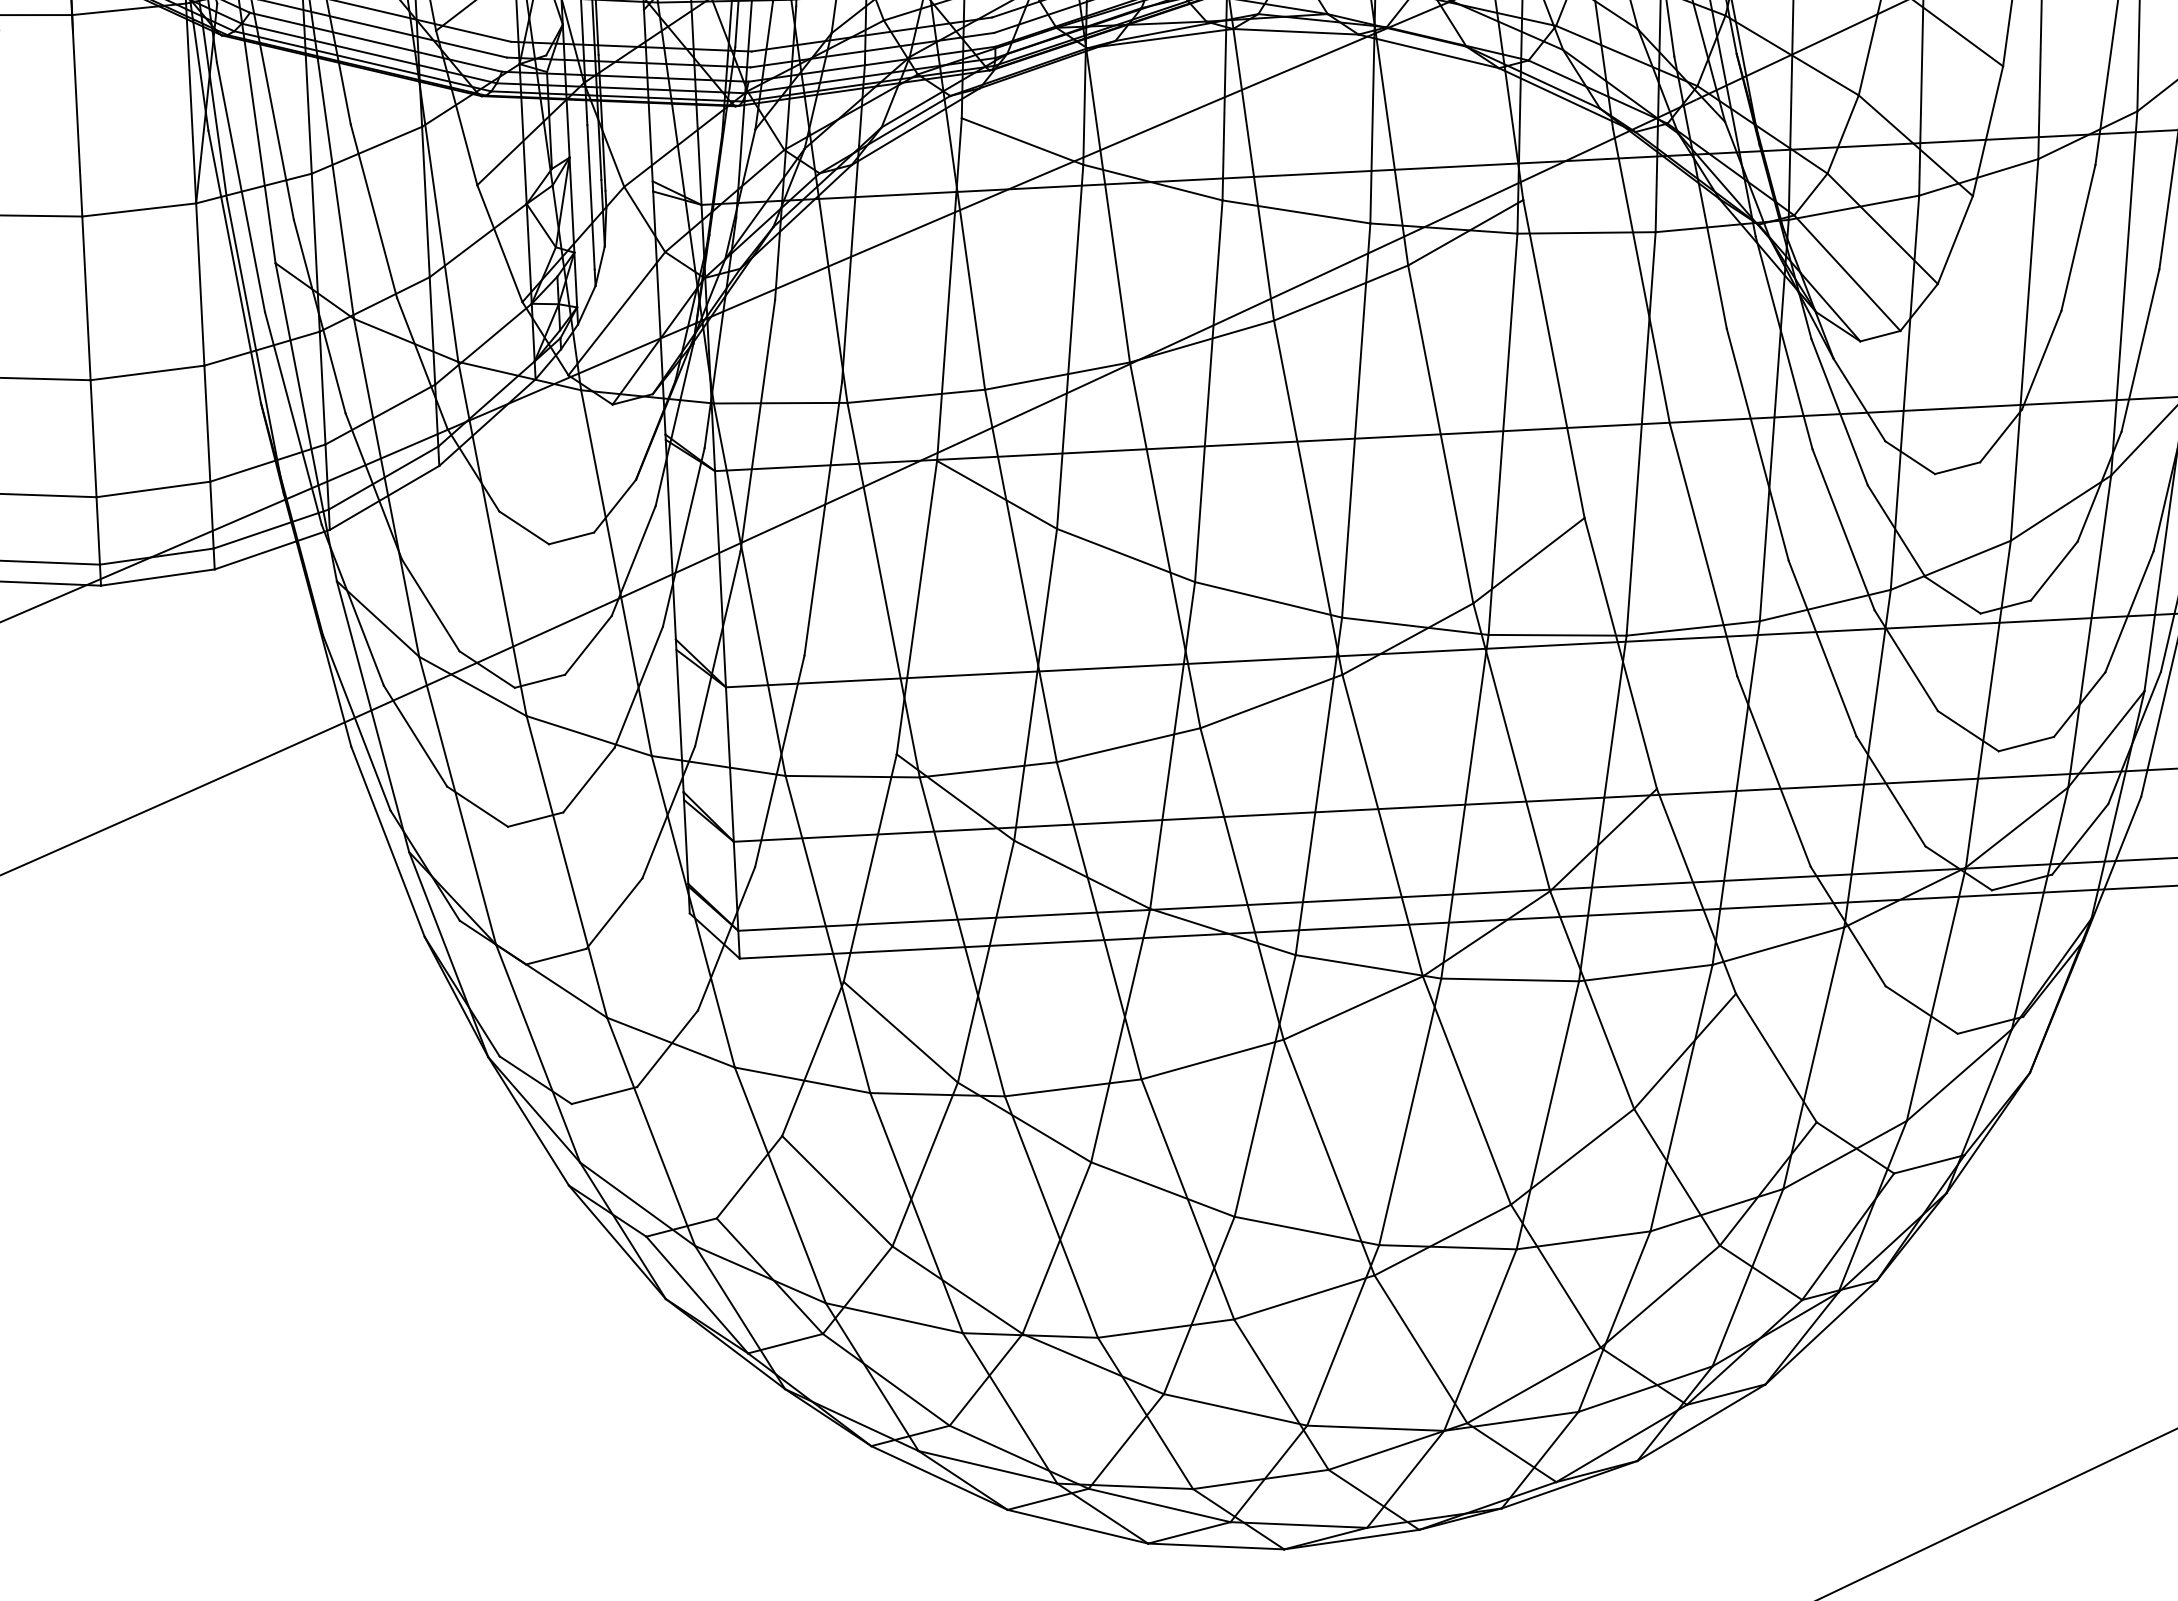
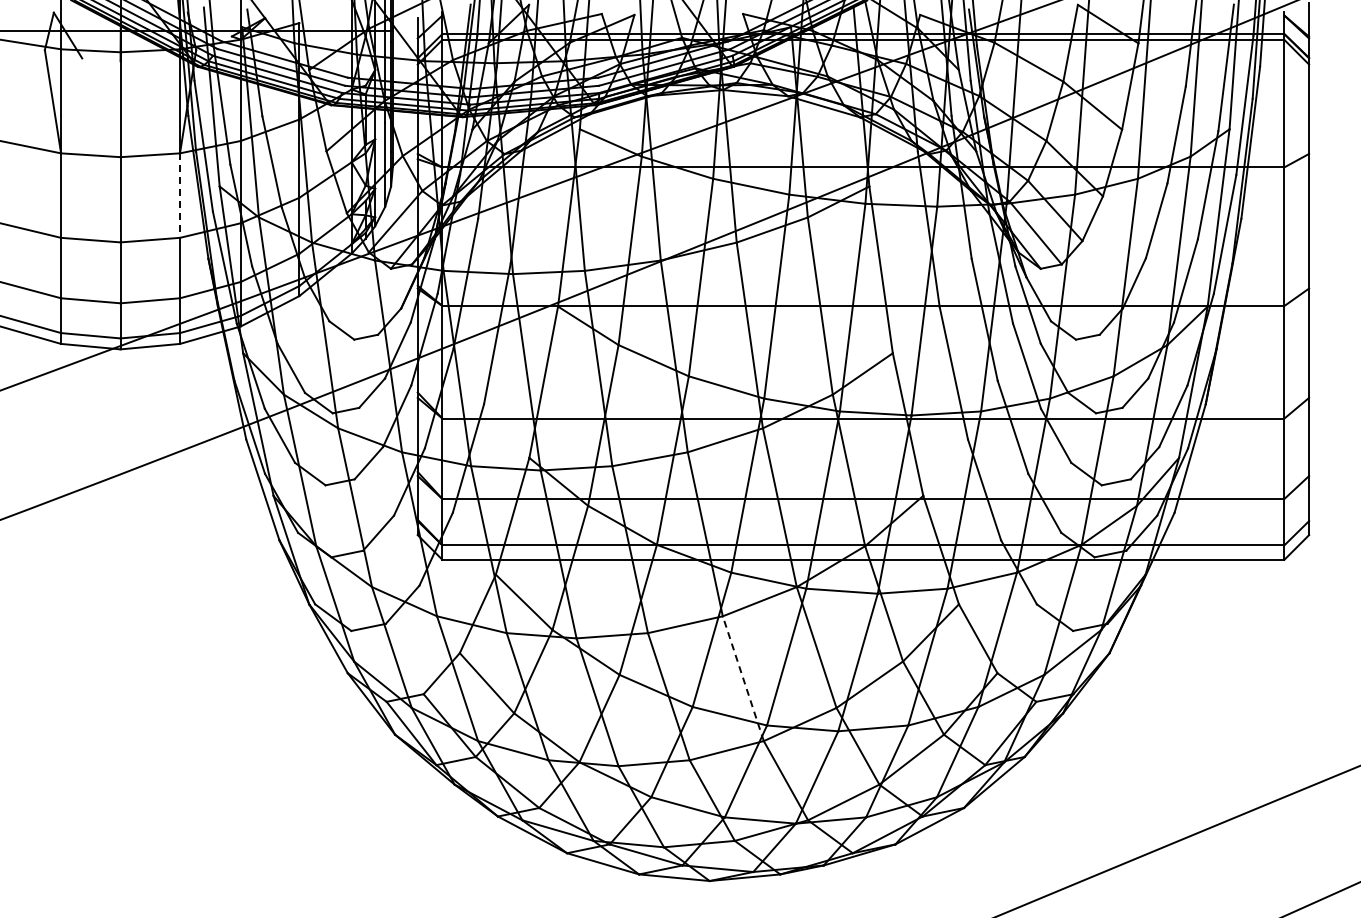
line: (201, 286) -> (180, 196), solid -> dashed
line: (1329, 1157) -> (743, 678), solid -> dashed

